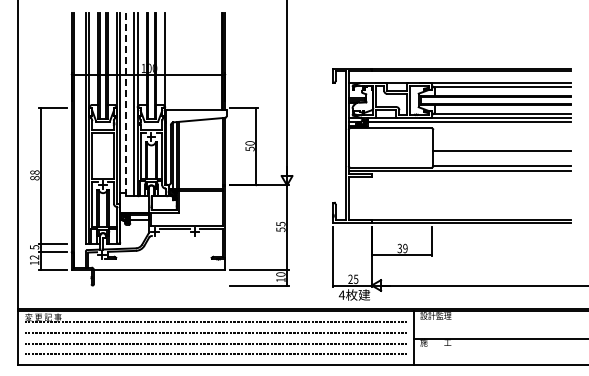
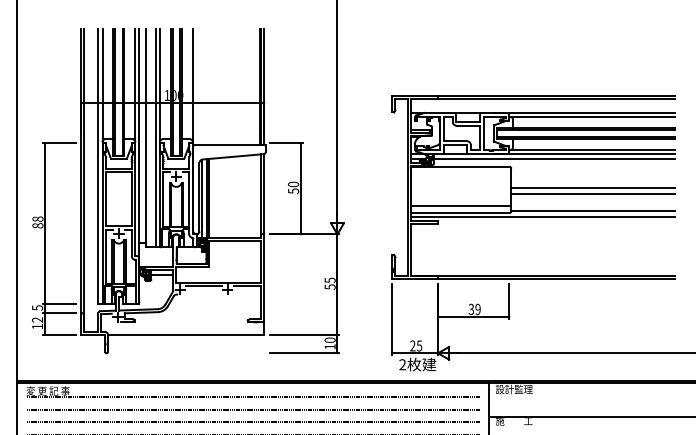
line: (125, 104) -> (145, 138), dashed -> solid
line: (502, 146) -> (593, 188), added
line: (390, 161) -> (460, 206), added
text: (341, 294) -> (402, 363), 4 -> 2

